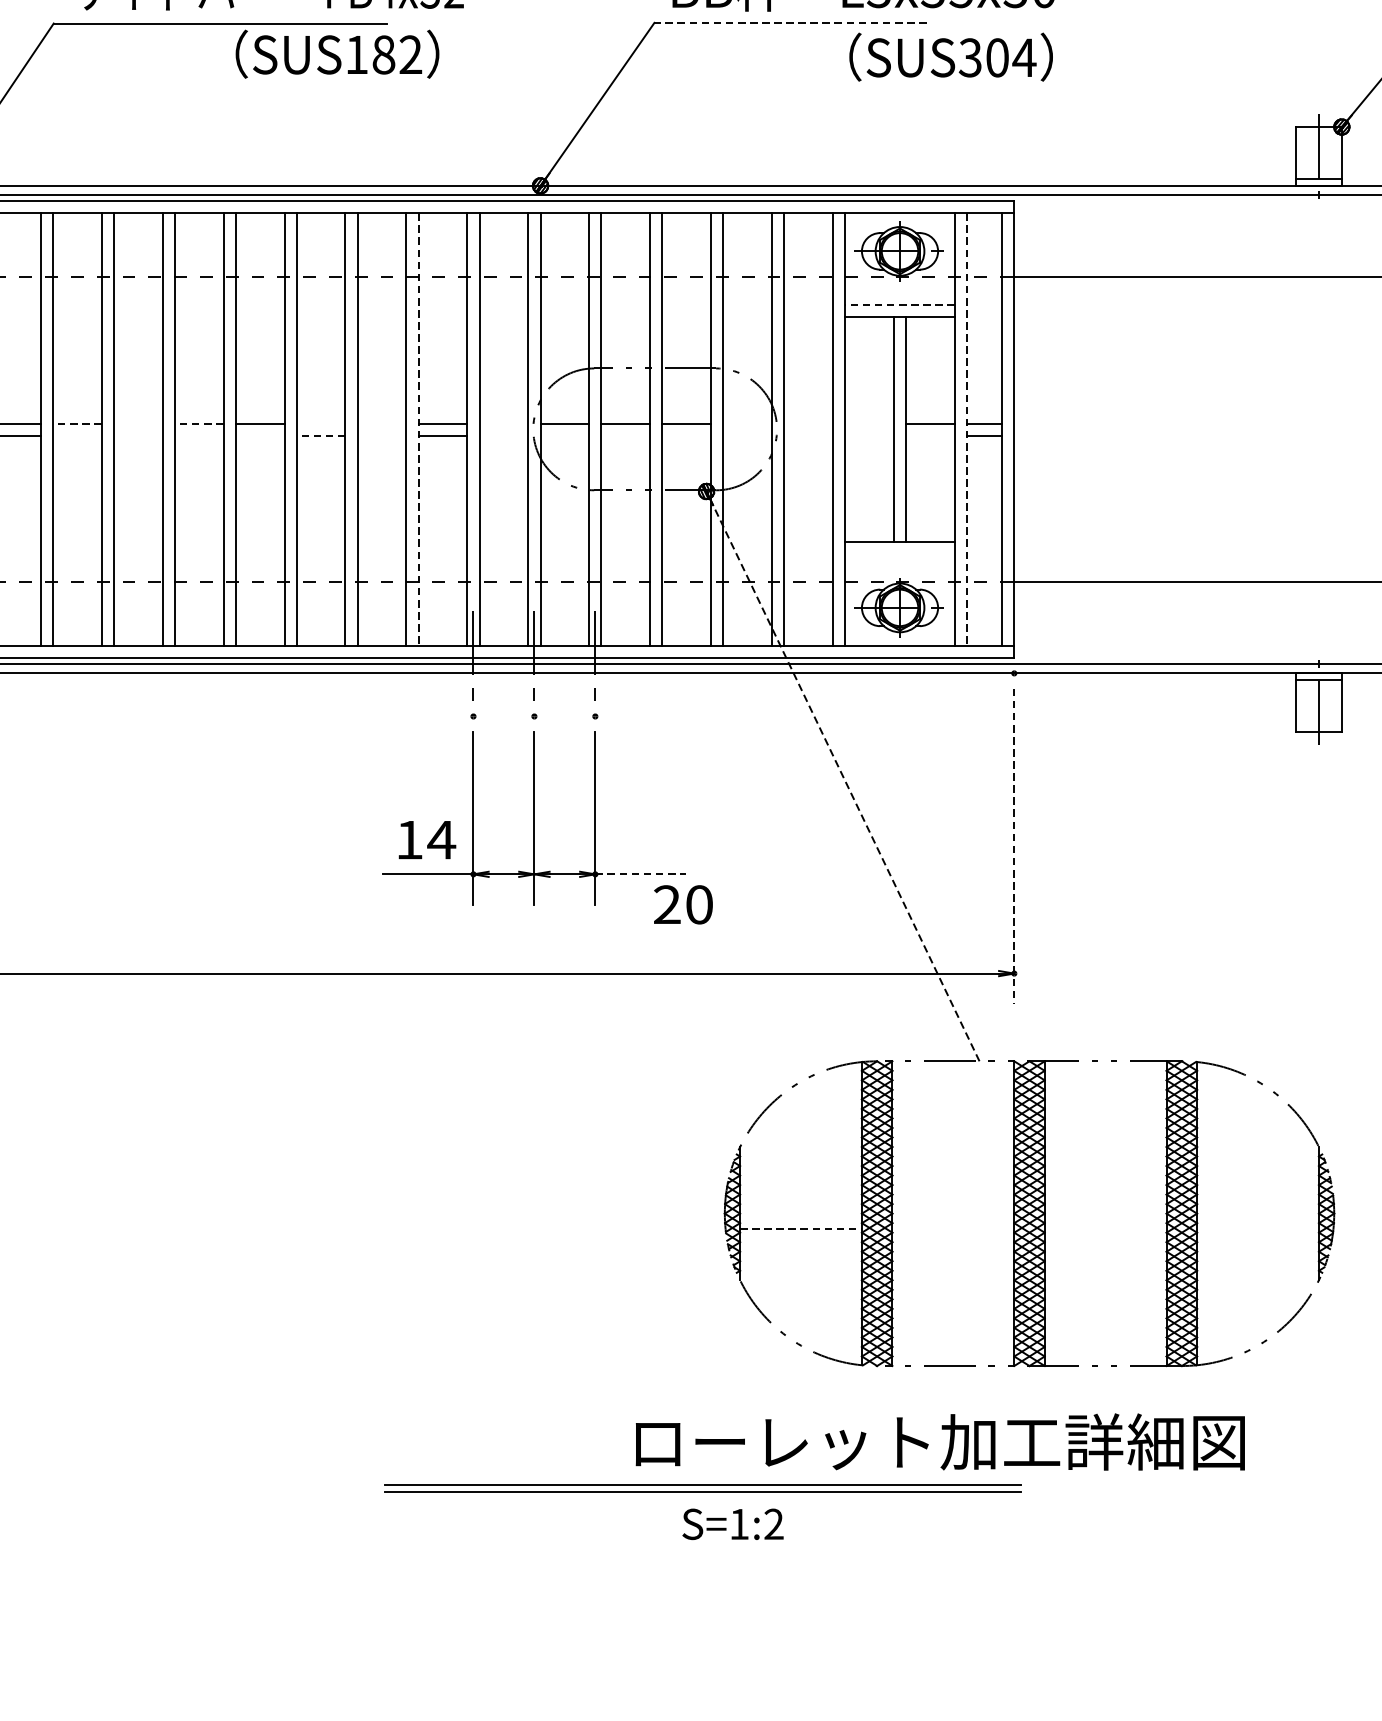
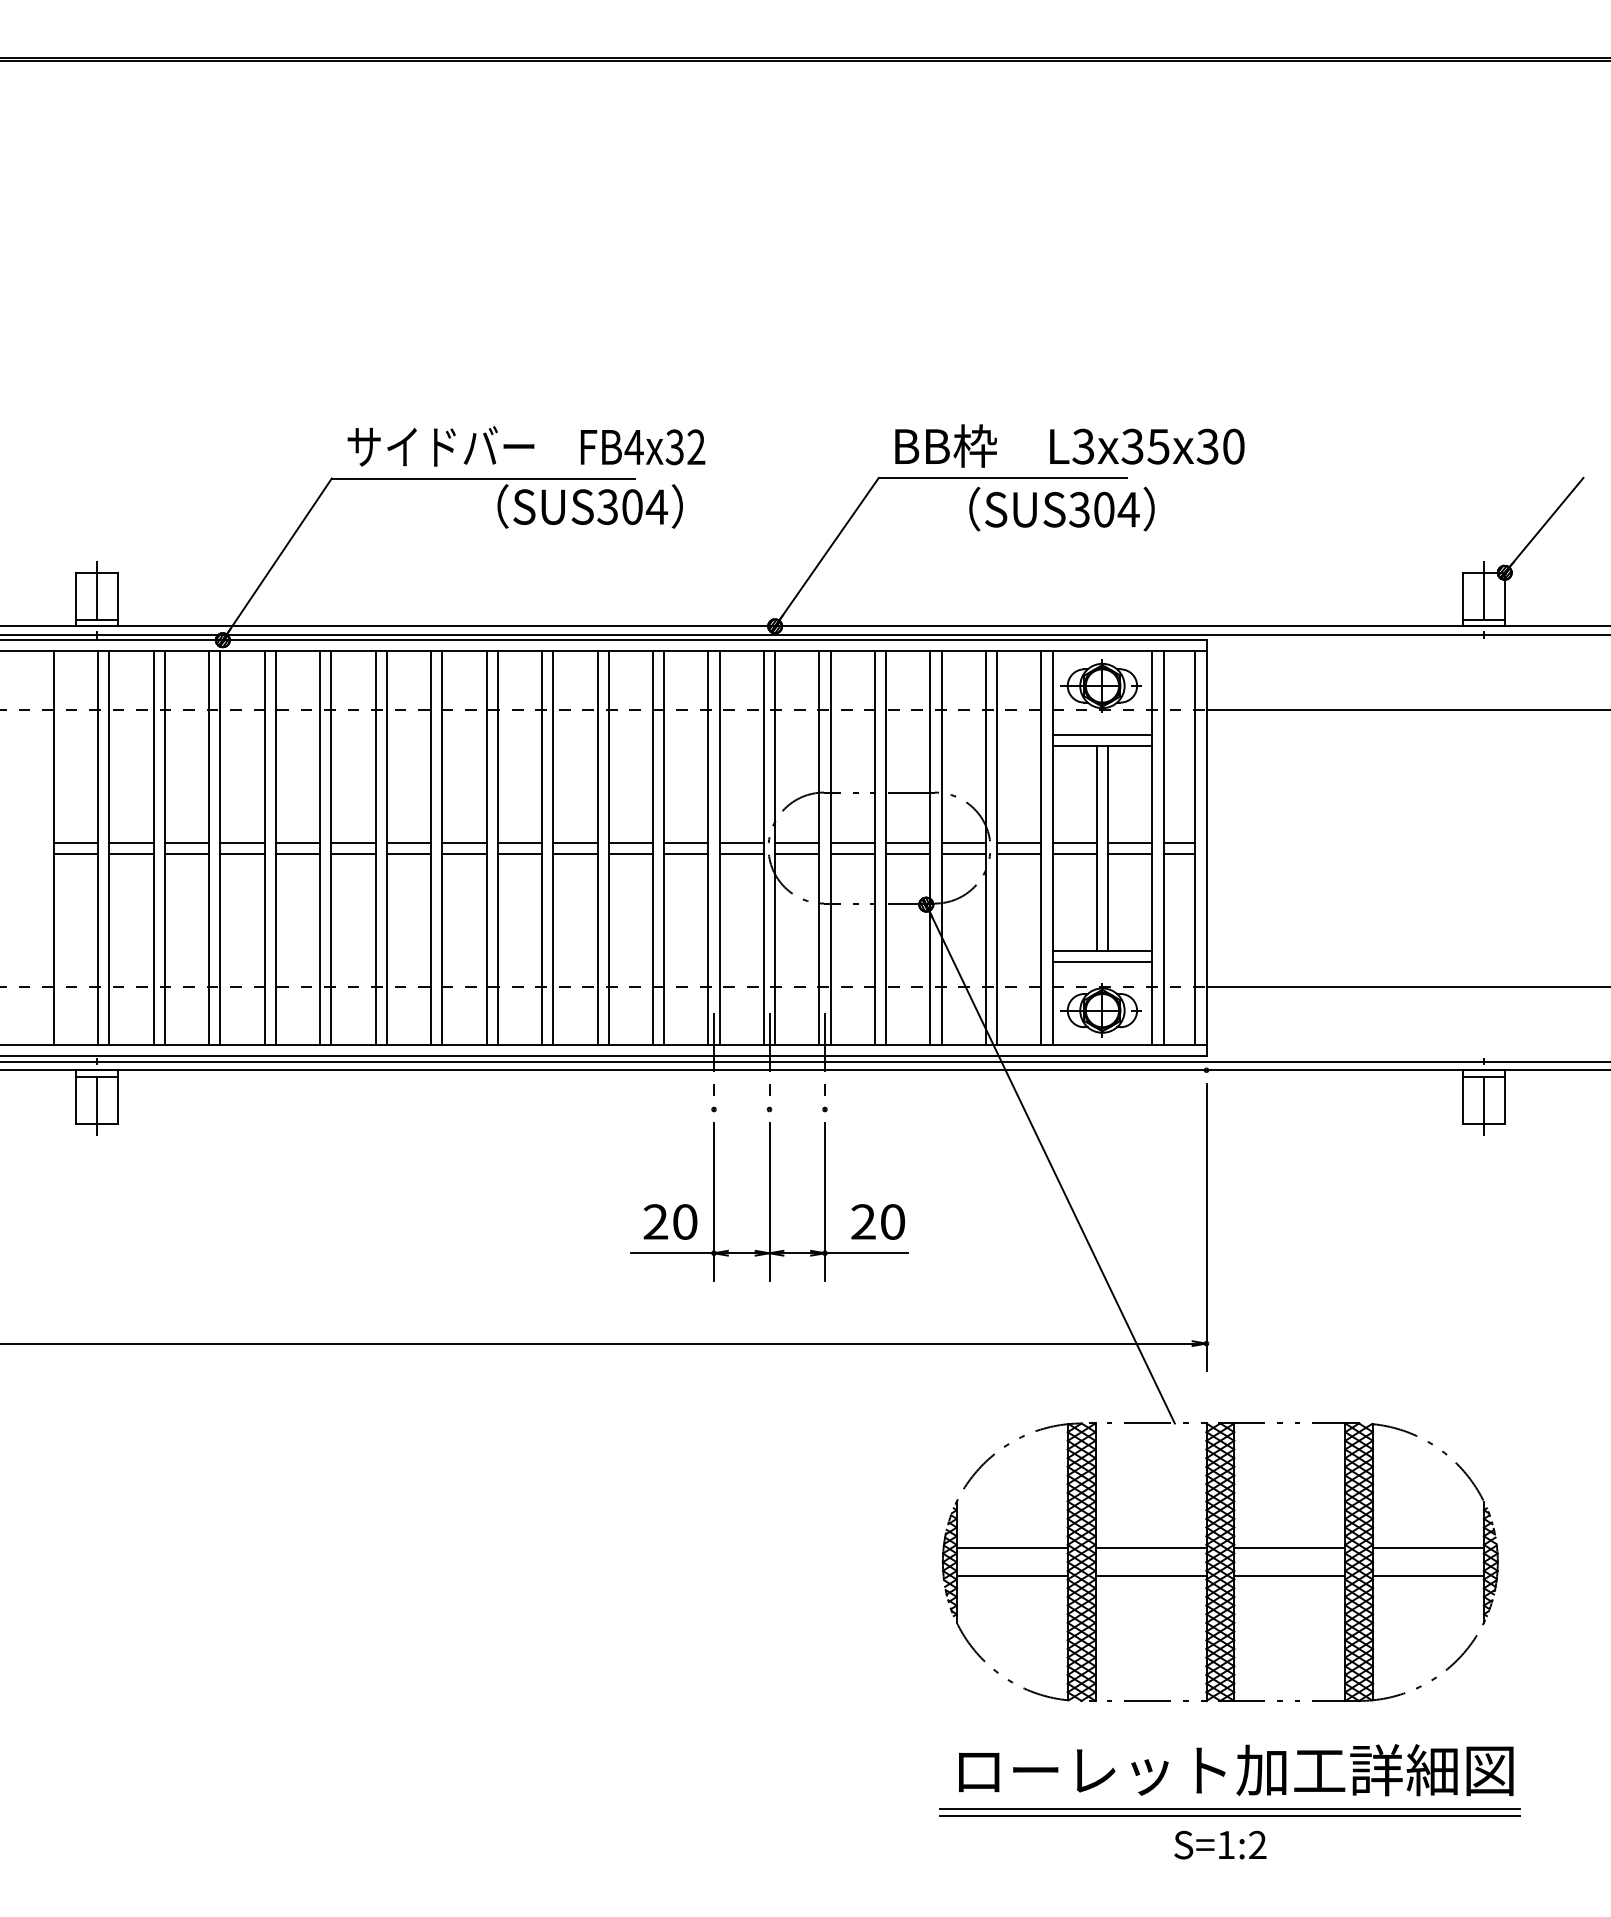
line: (790, 22) -> (1002, 477), dashed -> solid
text: (383, 54) -> (632, 506), SUS182 -> SUS304
text: (950, 56) -> (1061, 508), moved
line: (900, 304) -> (1102, 734), dashed -> solid
line: (76, 423) -> (352, 842), dashed -> solid
line: (137, 423) -> (408, 842), added
line: (198, 423) -> (463, 842), dashed -> solid
line: (321, 423) -> (575, 842), added
line: (381, 423) -> (630, 842), added
line: (503, 423) -> (741, 842), added
line: (747, 423) -> (963, 842), added
line: (808, 423) -> (1019, 842), added
line: (869, 423) -> (1074, 842), added
line: (419, 429) -> (664, 848), dashed -> solid
line: (967, 429) -> (1163, 848), dashed -> solid
line: (77, 435) -> (353, 853), added
line: (137, 435) -> (408, 853), added
line: (199, 435) -> (464, 853), added
line: (259, 435) -> (519, 853), added
line: (320, 435) -> (574, 853), dashed -> solid
line: (381, 435) -> (630, 853), added
line: (503, 435) -> (741, 853), added
line: (565, 435) -> (797, 853), added
line: (625, 435) -> (852, 853), added
line: (687, 435) -> (908, 853), added
line: (747, 435) -> (963, 853), added
line: (808, 435) -> (1019, 853), added
line: (869, 435) -> (1074, 853), added
line: (930, 435) -> (1130, 853), added
line: (900, 555) -> (1102, 962), added
line: (842, 776) -> (1050, 1164), dashed -> solid
text: (425, 839) -> (670, 1221), 14 -> 20
line: (1014, 846) -> (1206, 1227), dashed -> solid
line: (640, 874) -> (866, 1253), dashed -> solid
text: (682, 904) -> (877, 1221), moved
line: (800, 1198) -> (1011, 1548), added
line: (952, 1198) -> (1150, 1548), added
line: (1105, 1198) -> (1289, 1548), added
line: (1257, 1198) -> (1427, 1548), added
line: (801, 1229) -> (1012, 1576), dashed -> solid
line: (952, 1229) -> (1150, 1576), added
line: (1105, 1229) -> (1289, 1576), added
line: (1257, 1229) -> (1427, 1576), added
text: (939, 1442) -> (1235, 1770), moved
part: (702, 1488) -> (1229, 1812), moved
text: (733, 1523) -> (1220, 1844), moved

